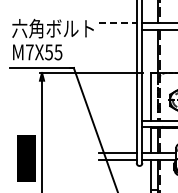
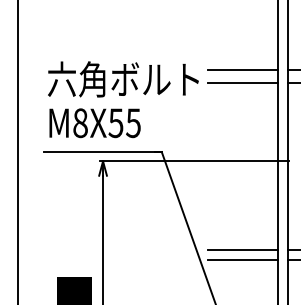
line: (117, 23) -> (242, 69), dashed -> solid
line: (117, 30) -> (242, 82), added
text: (29, 52) -> (79, 123), M7X55 -> M8X55
line: (117, 120) -> (242, 249), added
line: (117, 126) -> (242, 260), added

